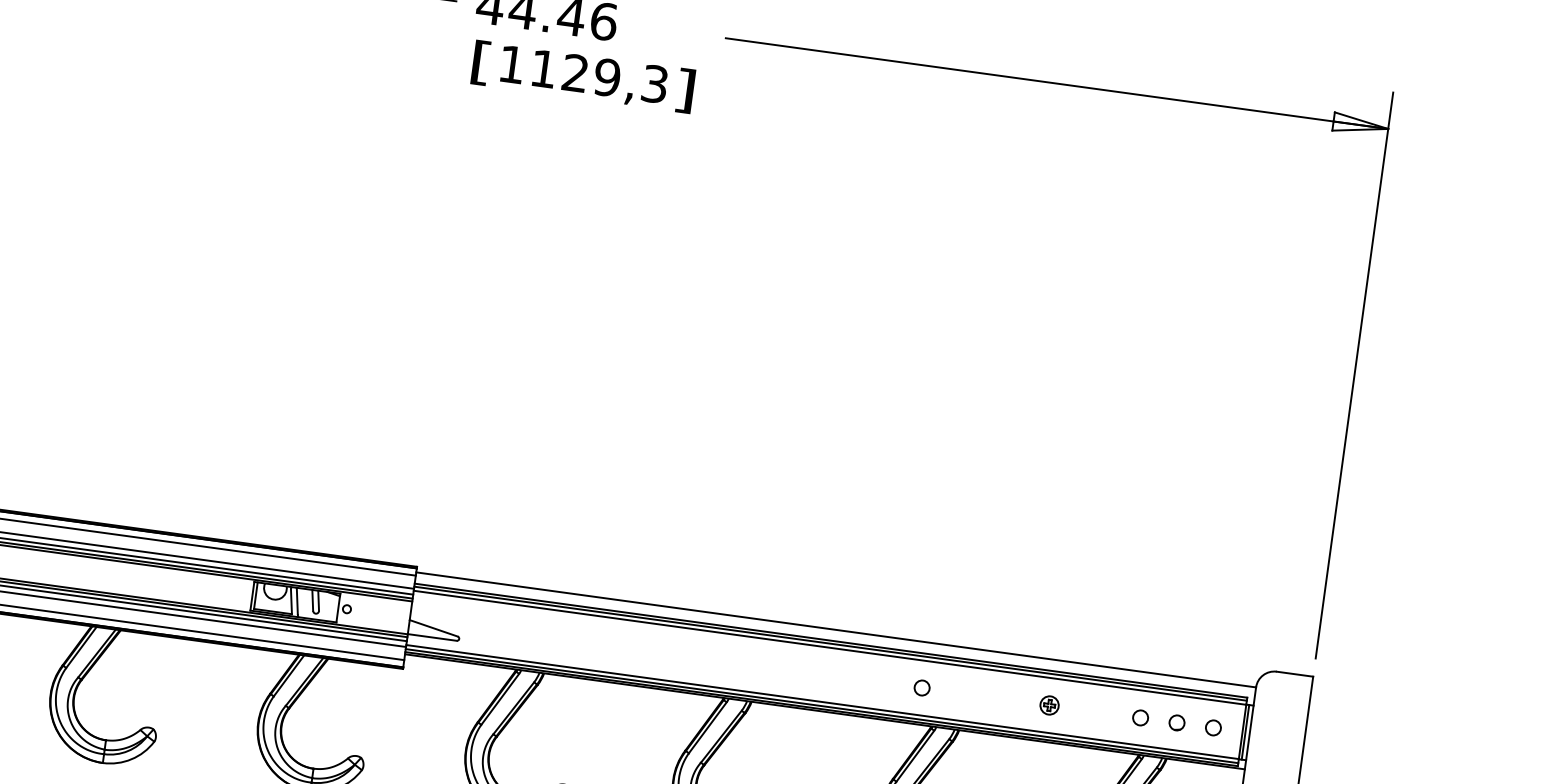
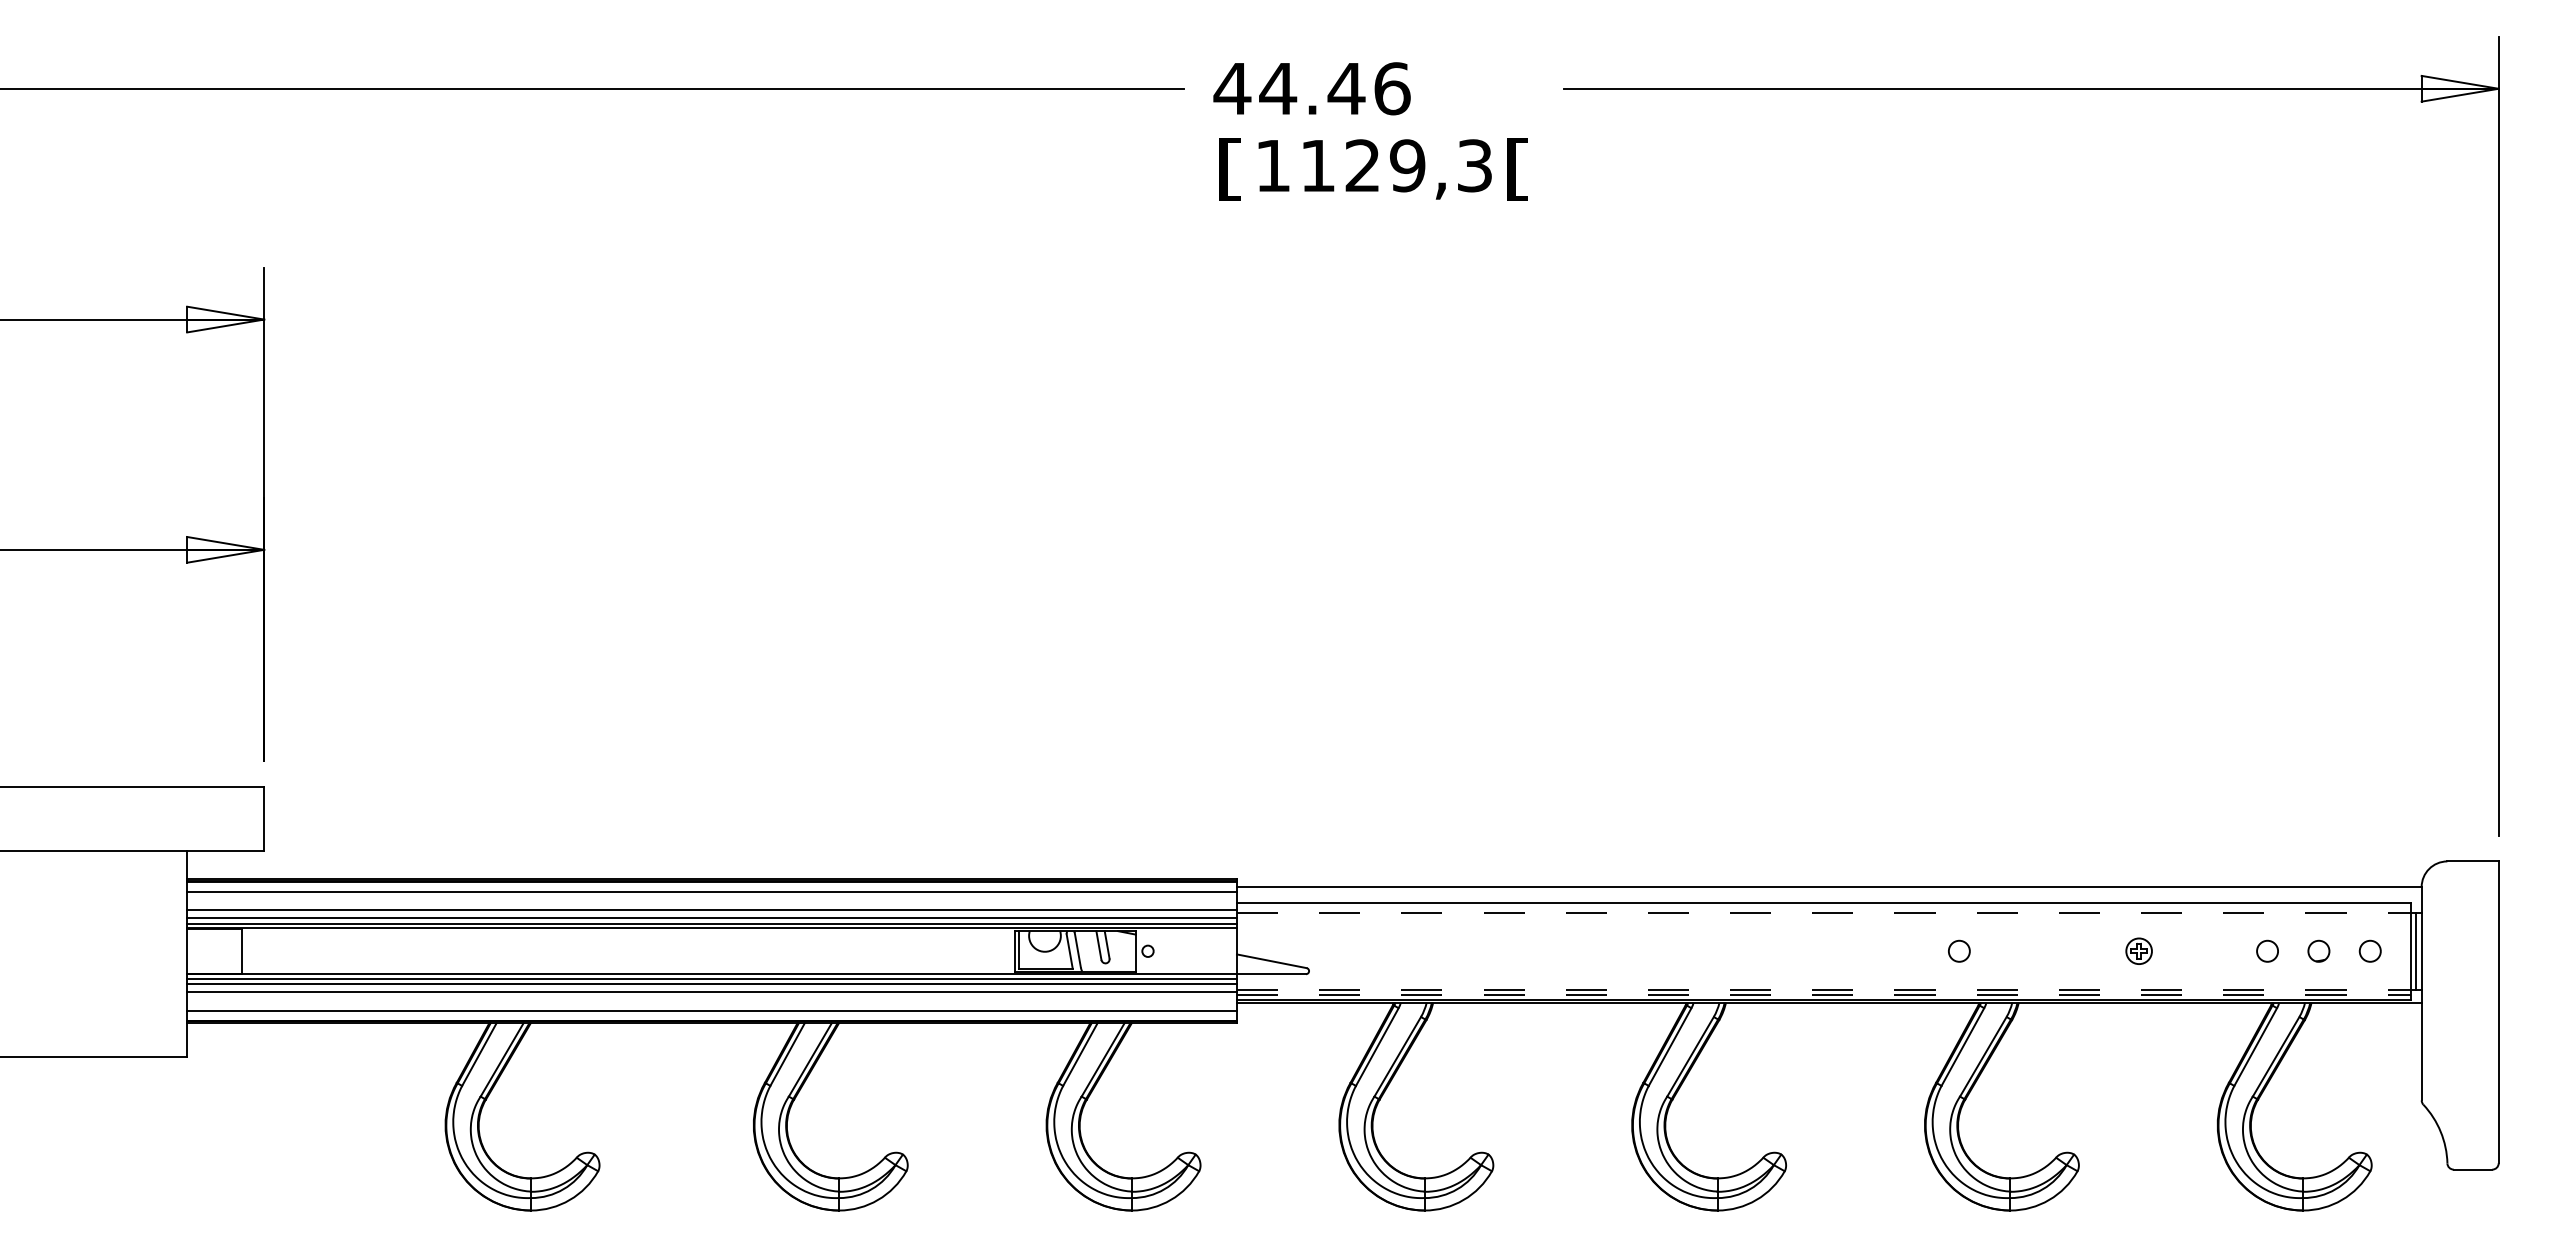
text: (685, 91) -> (1518, 169), ] -> [
line: (830, 643) -> (1823, 907), removed
line: (830, 648) -> (1824, 913), solid -> dashed
line: (822, 702) -> (1824, 989), solid -> dashed
line: (822, 706) -> (1824, 995), solid -> dashed

